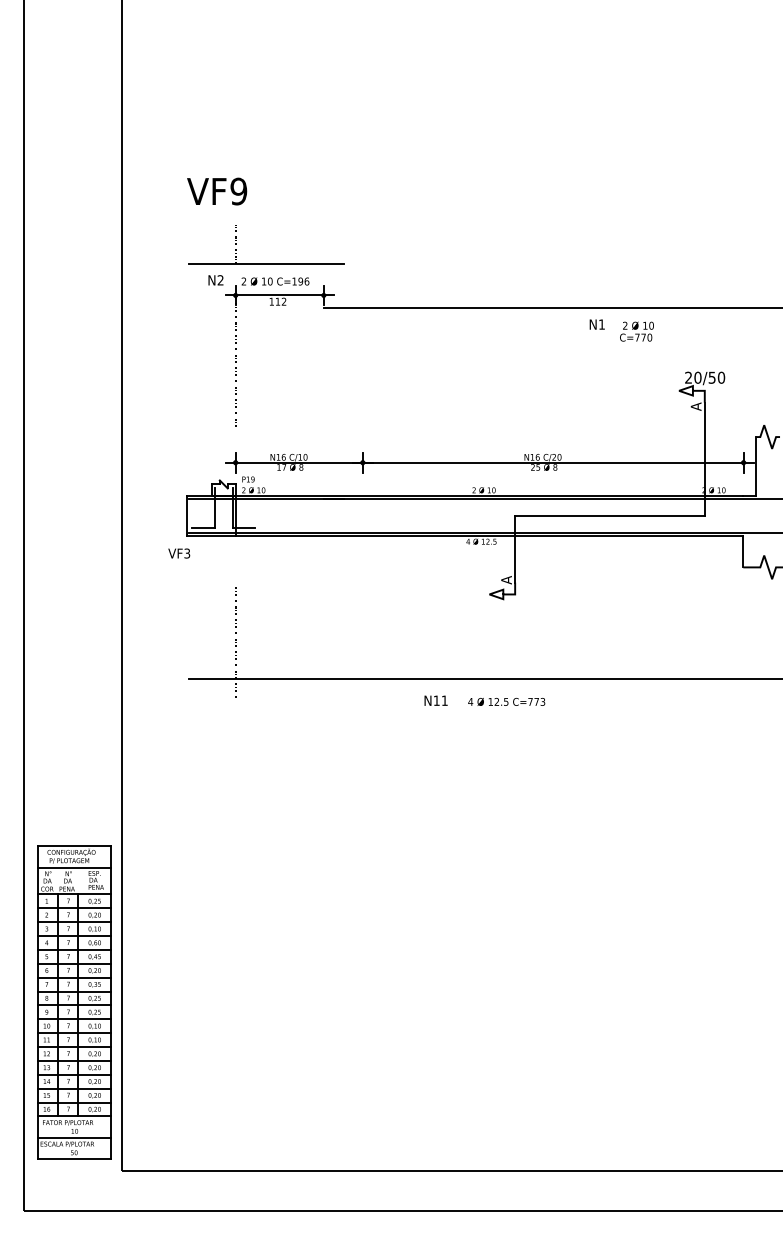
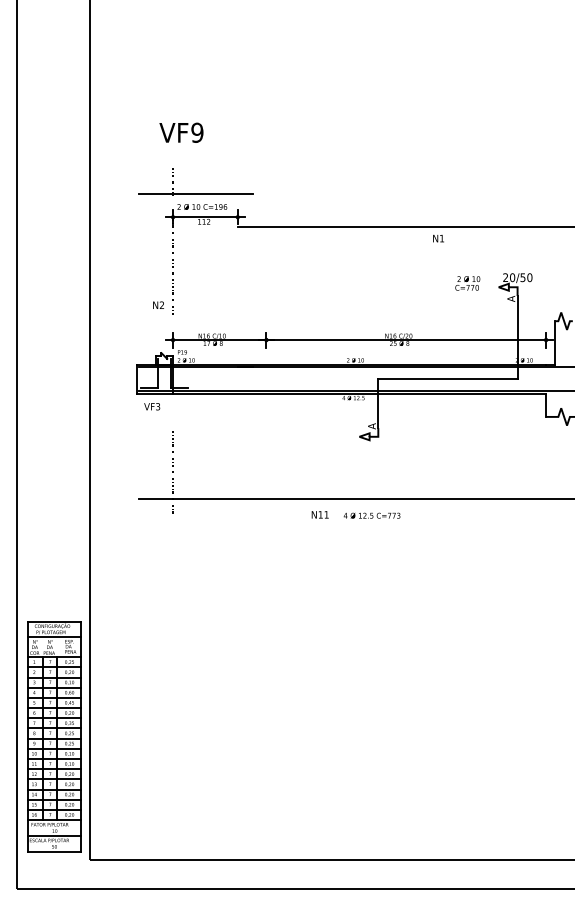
text: (217, 191) -> (181, 132), moved
text: (215, 280) -> (158, 305), moved
text: (636, 331) -> (467, 283), moved
text: (179, 553) -> (152, 406), moved

